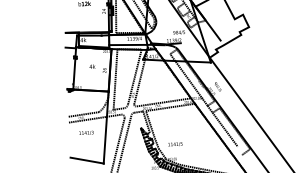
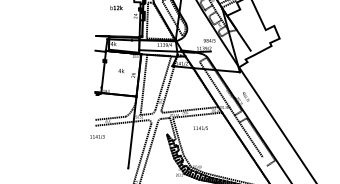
text: (86, 132) -> (97, 136), moved
text: (175, 144) -> (200, 128), moved
line: (86, 160) -> (111, 164), removed

